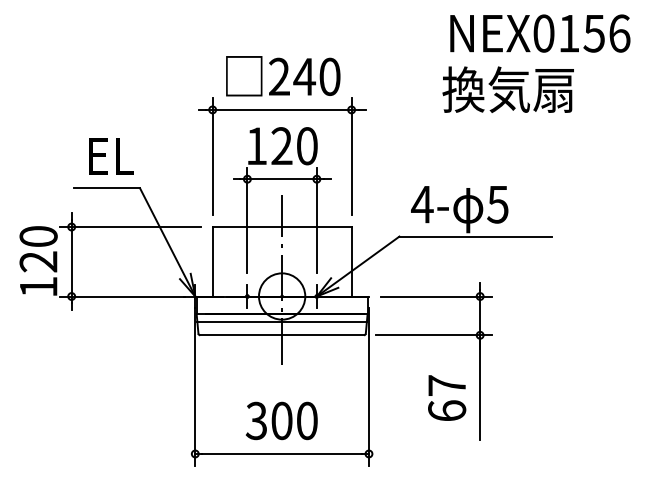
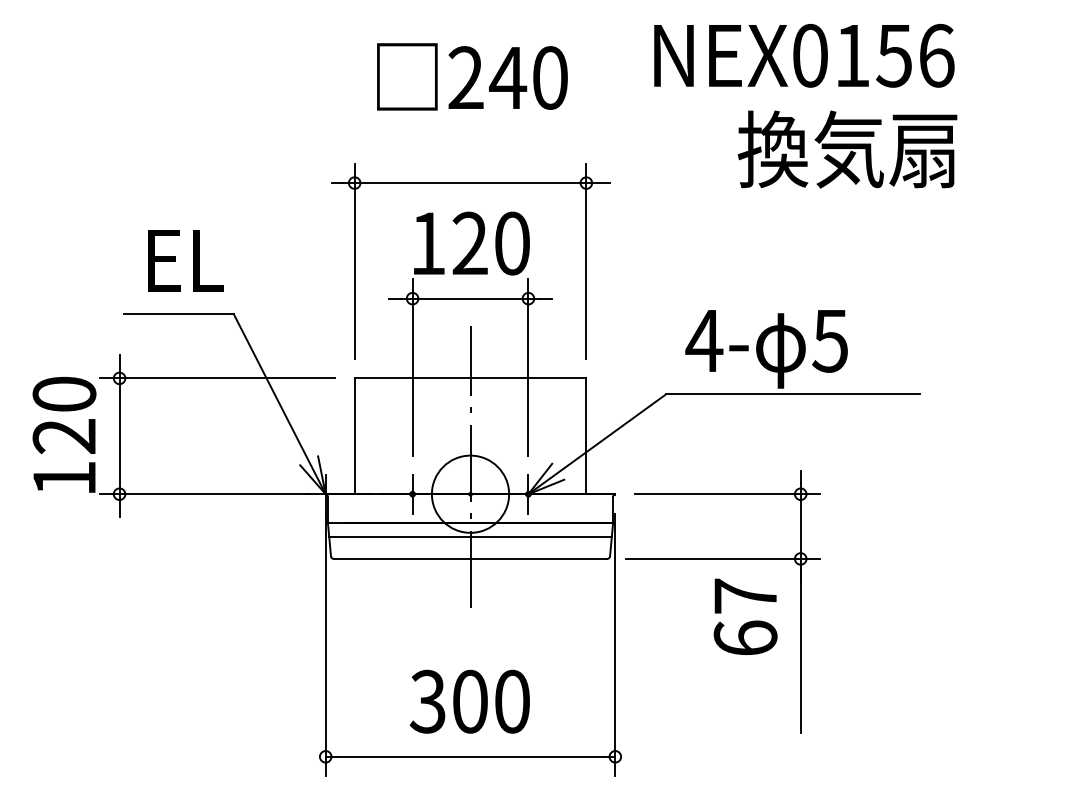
text: (540, 33) -> (804, 55), moved
text: (283, 76) -> (472, 77), moved
text: (447, 397) -> (746, 615), moved

